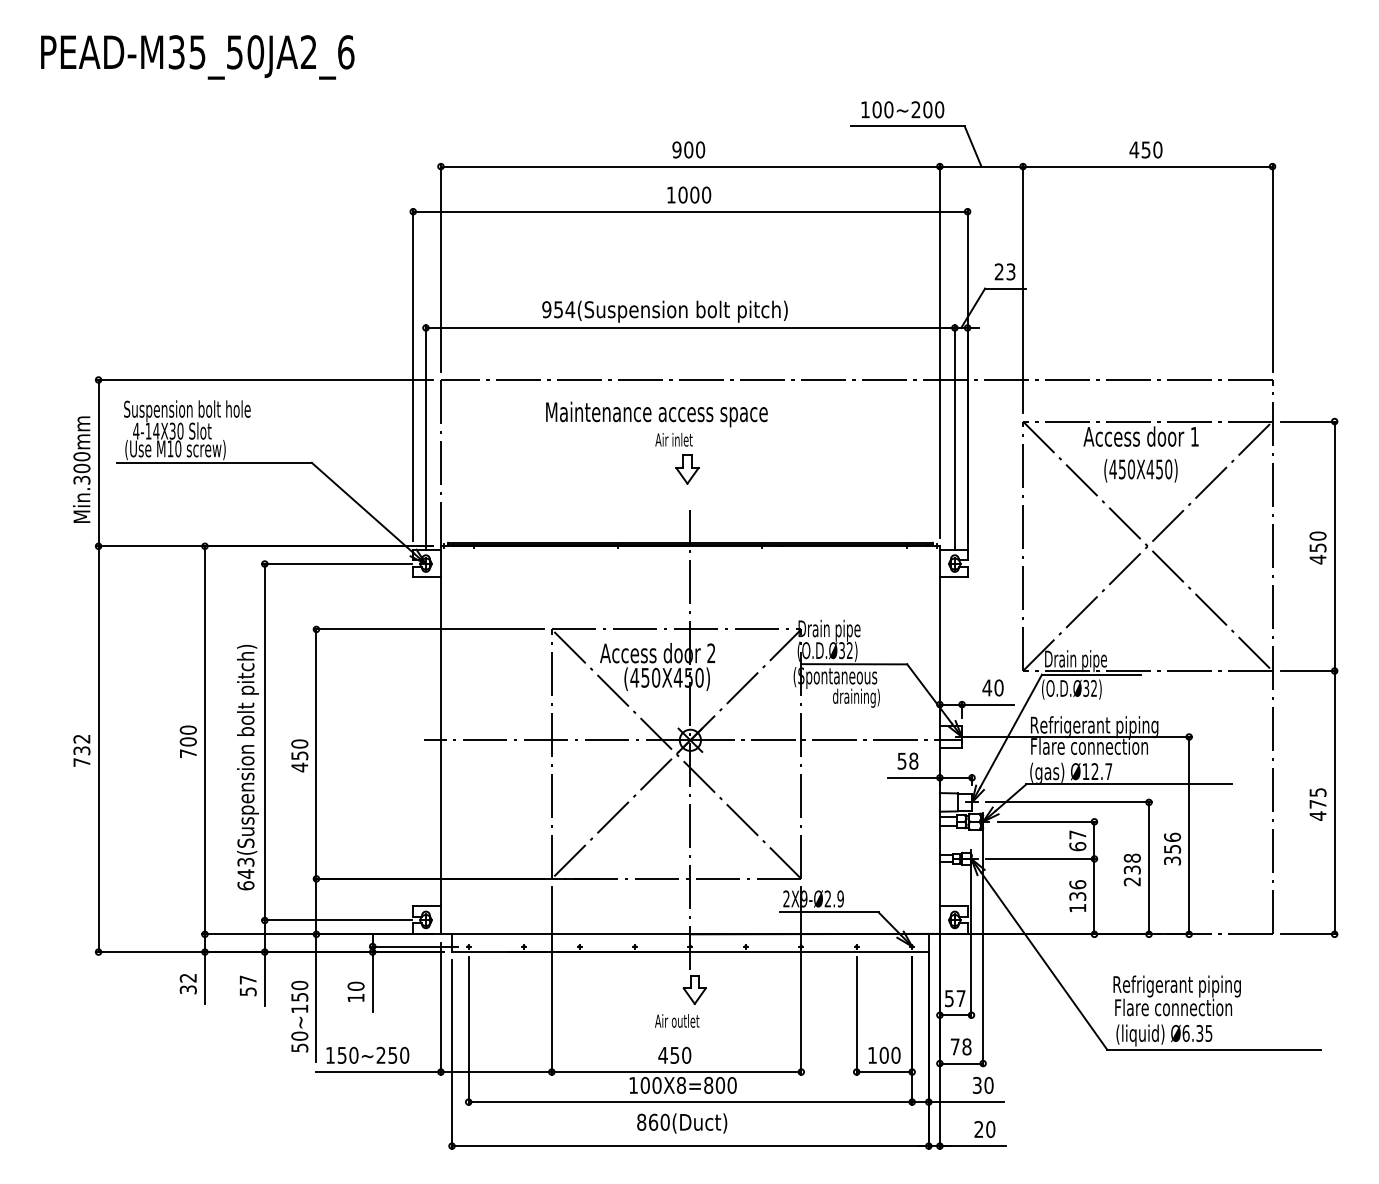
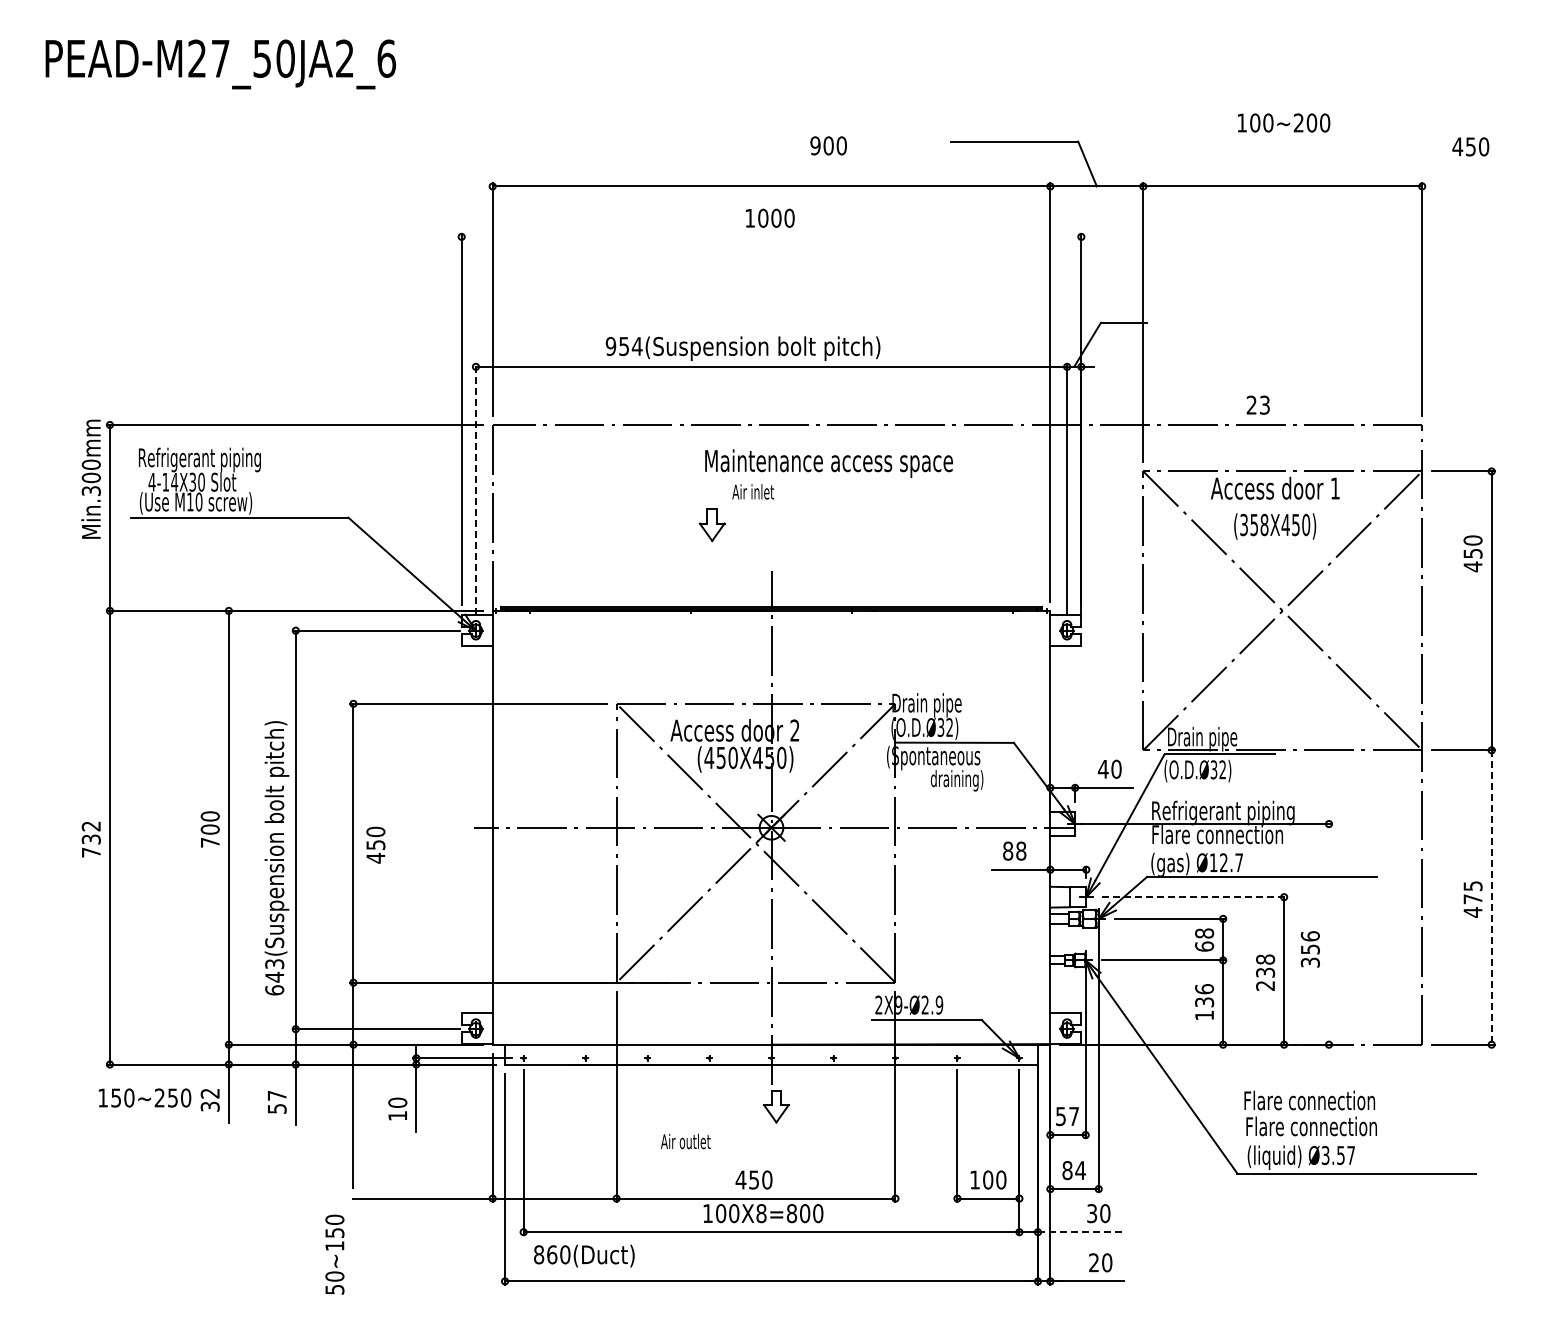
text: (186, 52) -> (208, 58), PEAD-M35_50JA2_6 -> PEAD-M27_50JA2_6
text: (902, 109) -> (1283, 122), moved
text: (688, 149) -> (828, 145), moved
text: (1145, 149) -> (1470, 146), moved
line: (690, 211) -> (771, 236), removed
text: (1004, 271) -> (1257, 404), moved
text: (186, 410) -> (208, 459), Suspension bolt hole -> Refrigerant piping
text: (656, 414) -> (828, 463), moved
line: (425, 436) -> (475, 488), solid -> dashed
text: (81, 468) -> (90, 478), moved
text: (1121, 468) -> (1253, 524), (450X450) -> (358X450)
part: (686, 469) -> (711, 525), moved
text: (1317, 547) -> (1472, 553), moved
text: (299, 755) -> (375, 844), moved
text: (902, 760) -> (1008, 850), 58 -> 88
line: (1069, 802) -> (1195, 897), solid -> dashed
line: (1334, 803) -> (1491, 898), solid -> dashed
text: (1077, 834) -> (1204, 933), 67 -> 68
line: (1189, 835) -> (1329, 934), removed
text: (1177, 986) -> (1316, 1102), Refrigerant piping -> Flare connection
text: (299, 1016) -> (334, 1254), moved
text: (676, 1020) -> (685, 1141), moved
text: (1196, 1033) -> (1337, 1155), Ø6.35 -> Ø3.57
text: (961, 1046) -> (1074, 1170), 78 -> 84
text: (367, 1054) -> (144, 1097), moved
line: (965, 1102) -> (1079, 1232), solid -> dashed
text: (682, 1122) -> (584, 1255), moved

